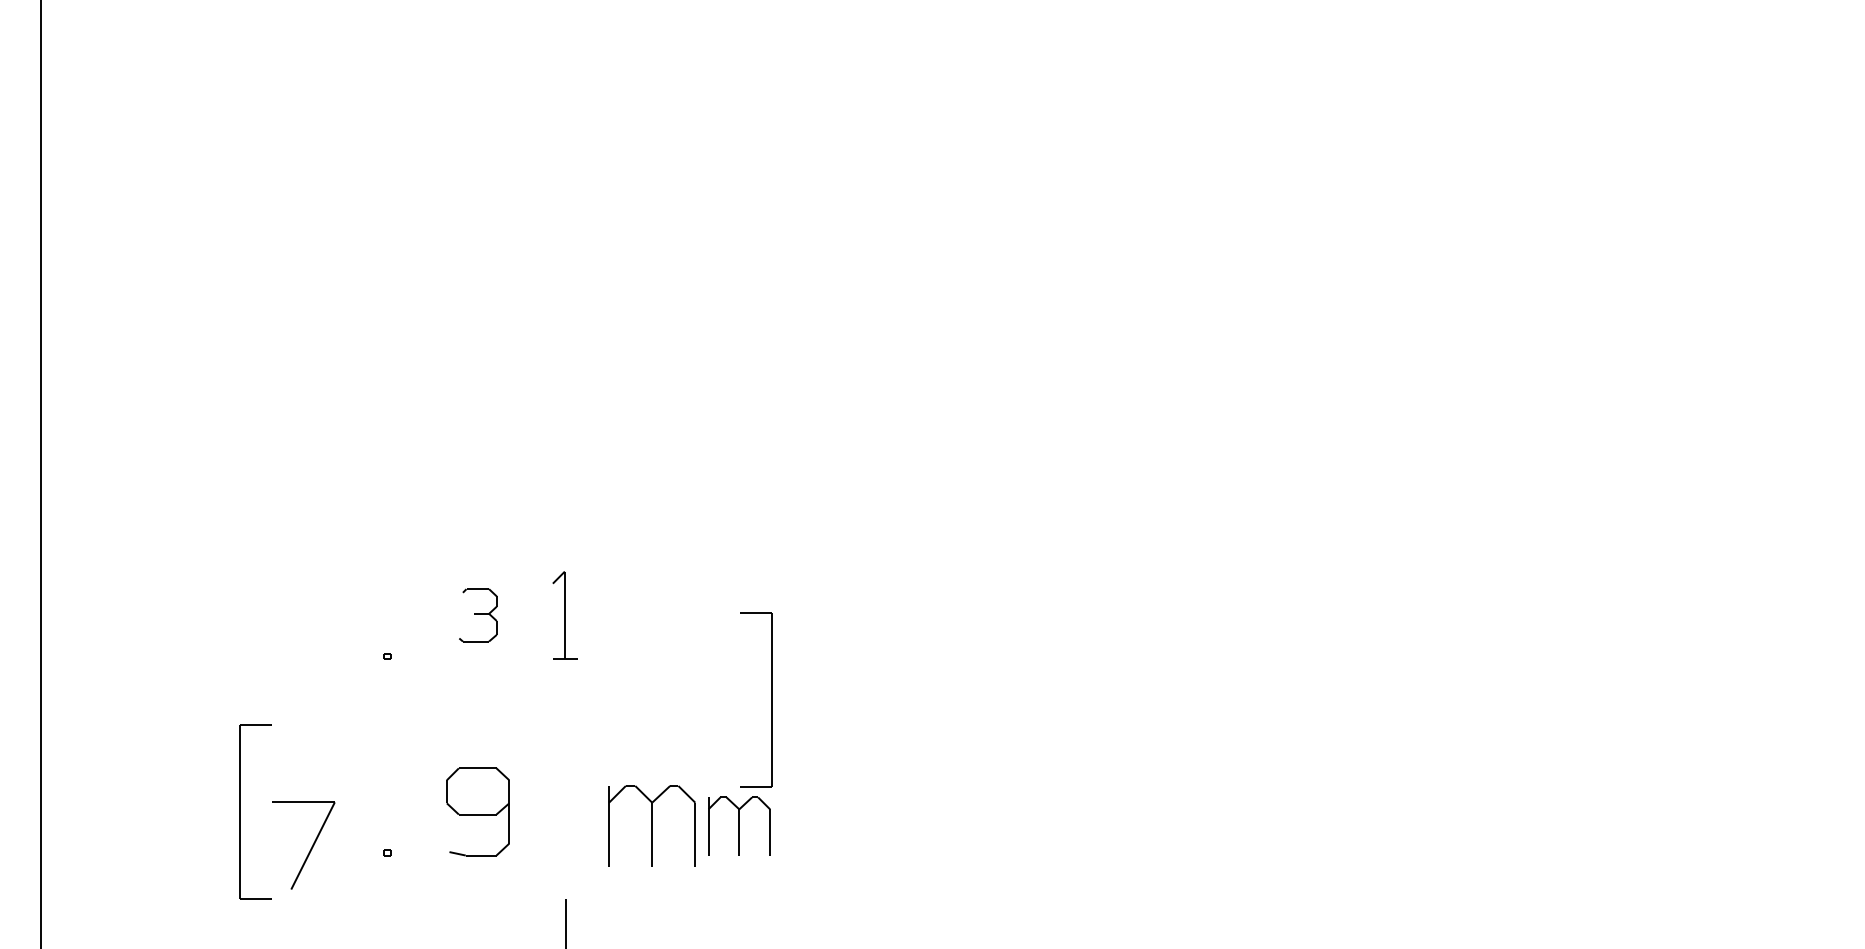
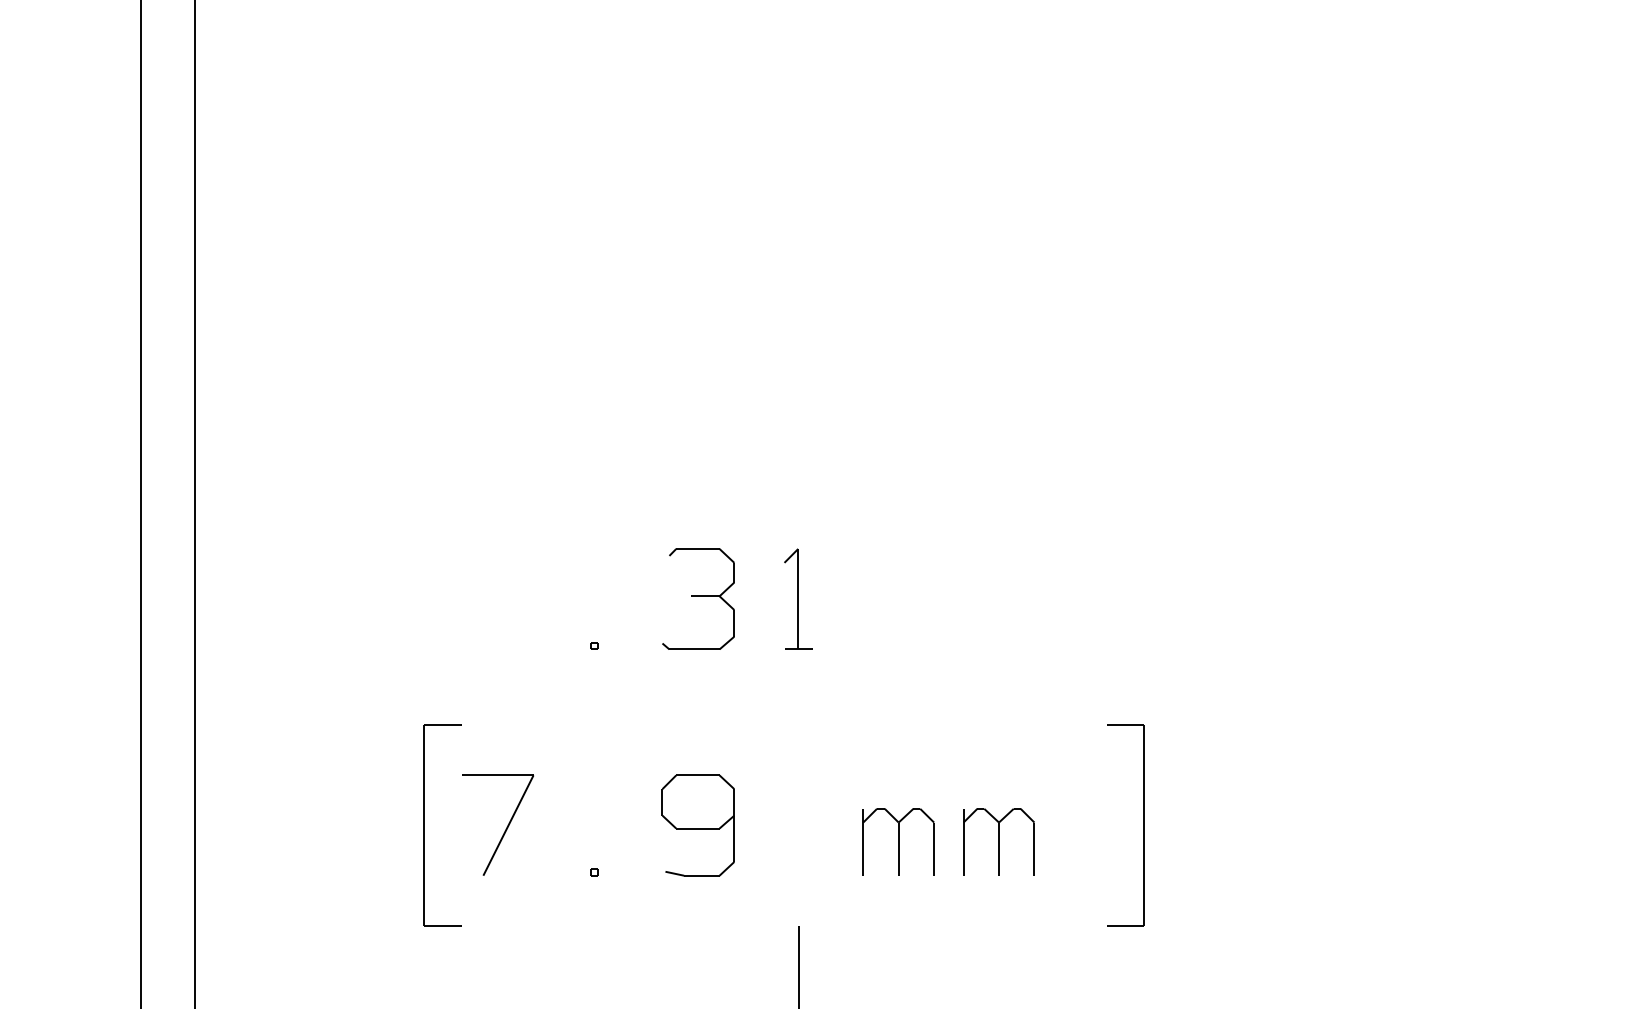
part: (477, 615) -> (697, 599), size x1.67
part: (771, 699) -> (1143, 825), moved
part: (651, 825) -> (897, 841), size x0.71
part: (310, 848) -> (505, 828), moved

